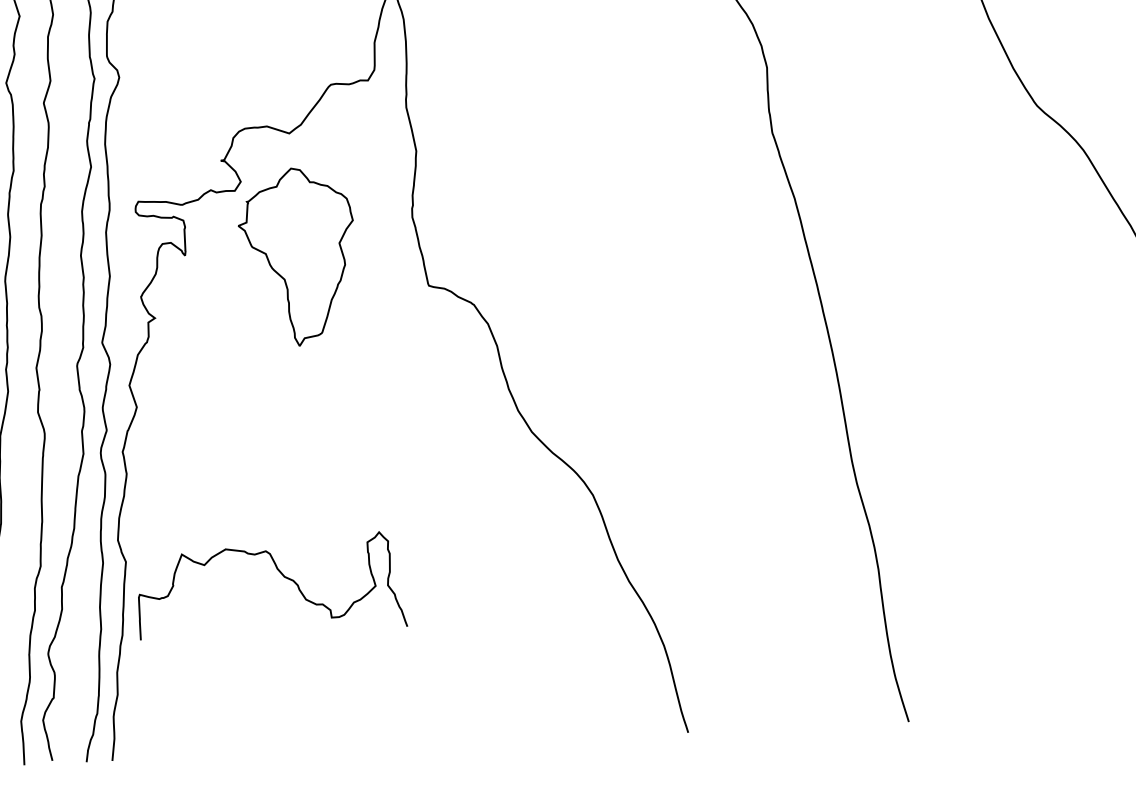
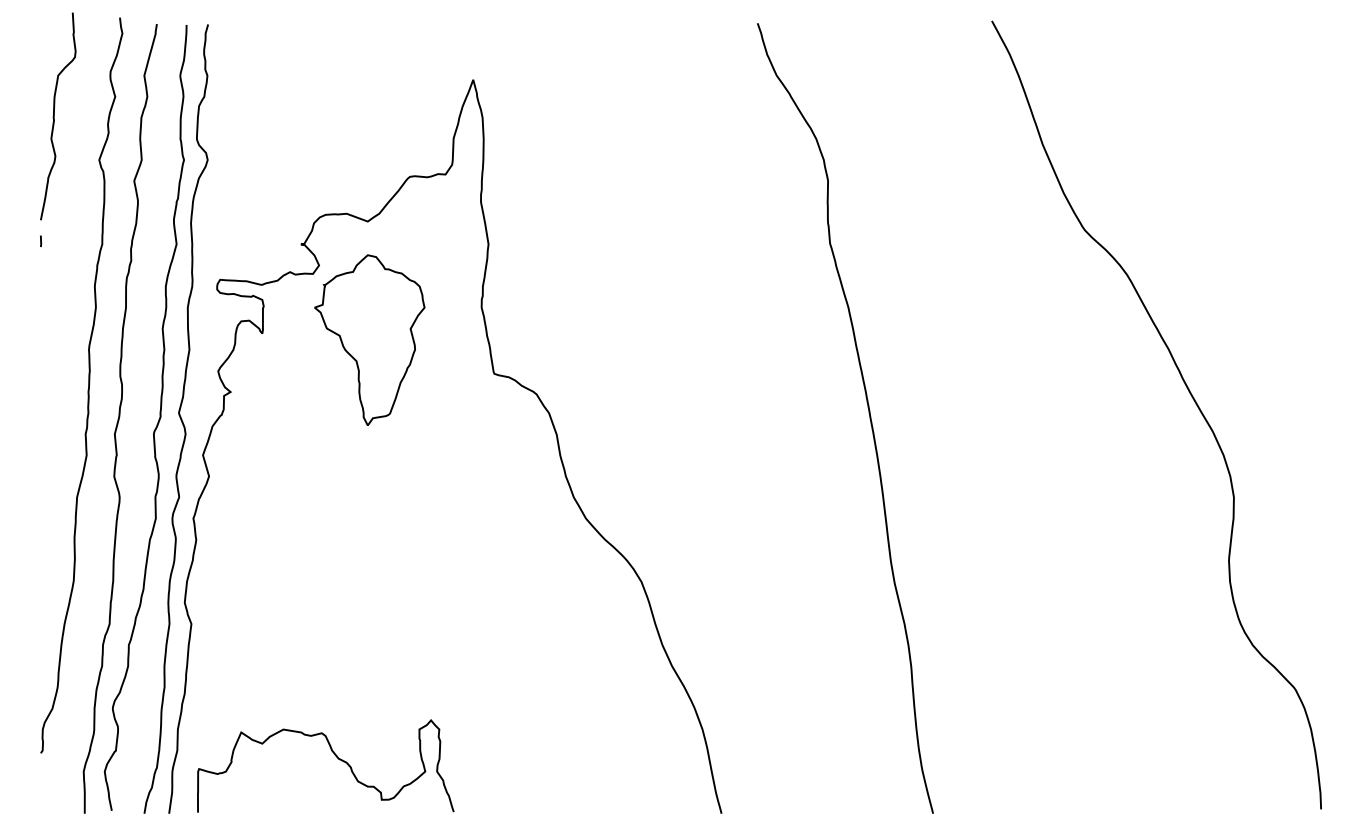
curve: (280, 573) -> (334, 755), moved

